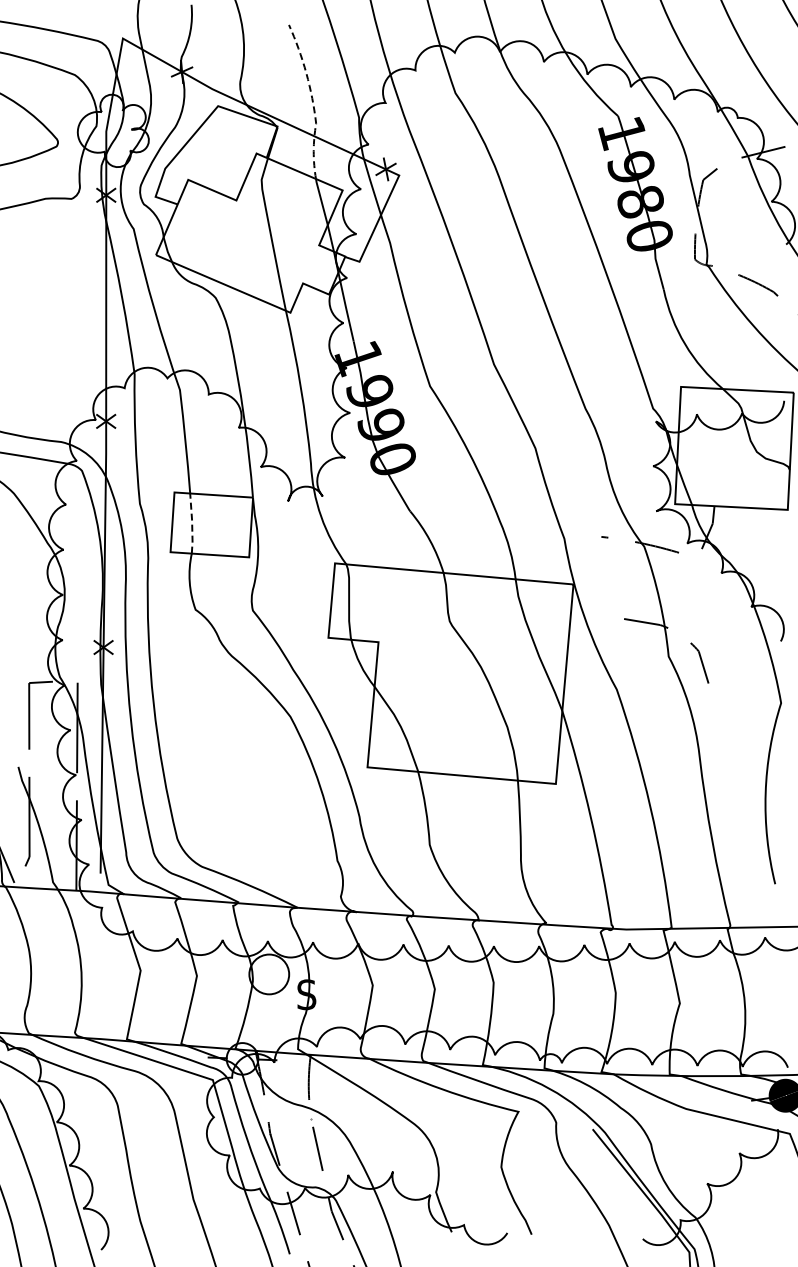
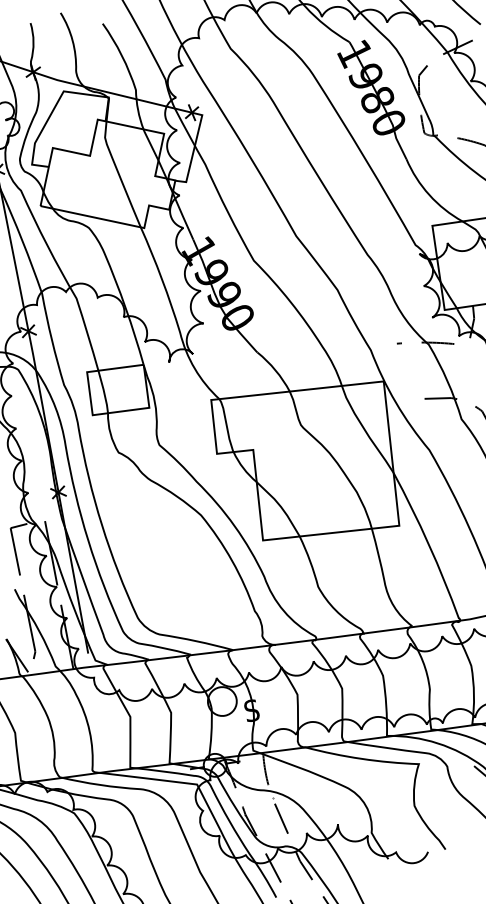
line: (312, 100) -> (130, 74), dashed -> solid
line: (192, 523) -> (104, 391), dashed -> solid

